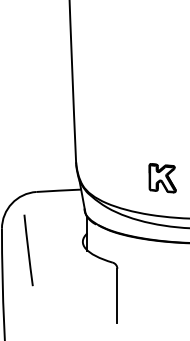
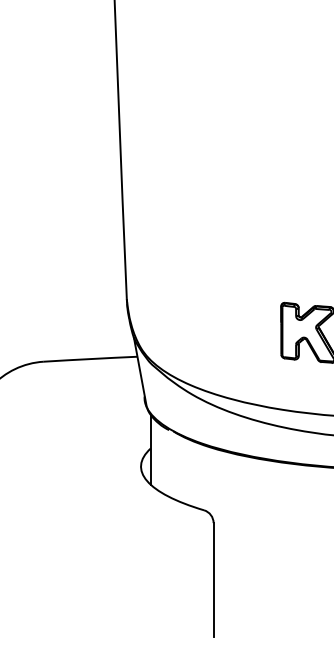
line: (28, 250) -> (26, 484), removed

